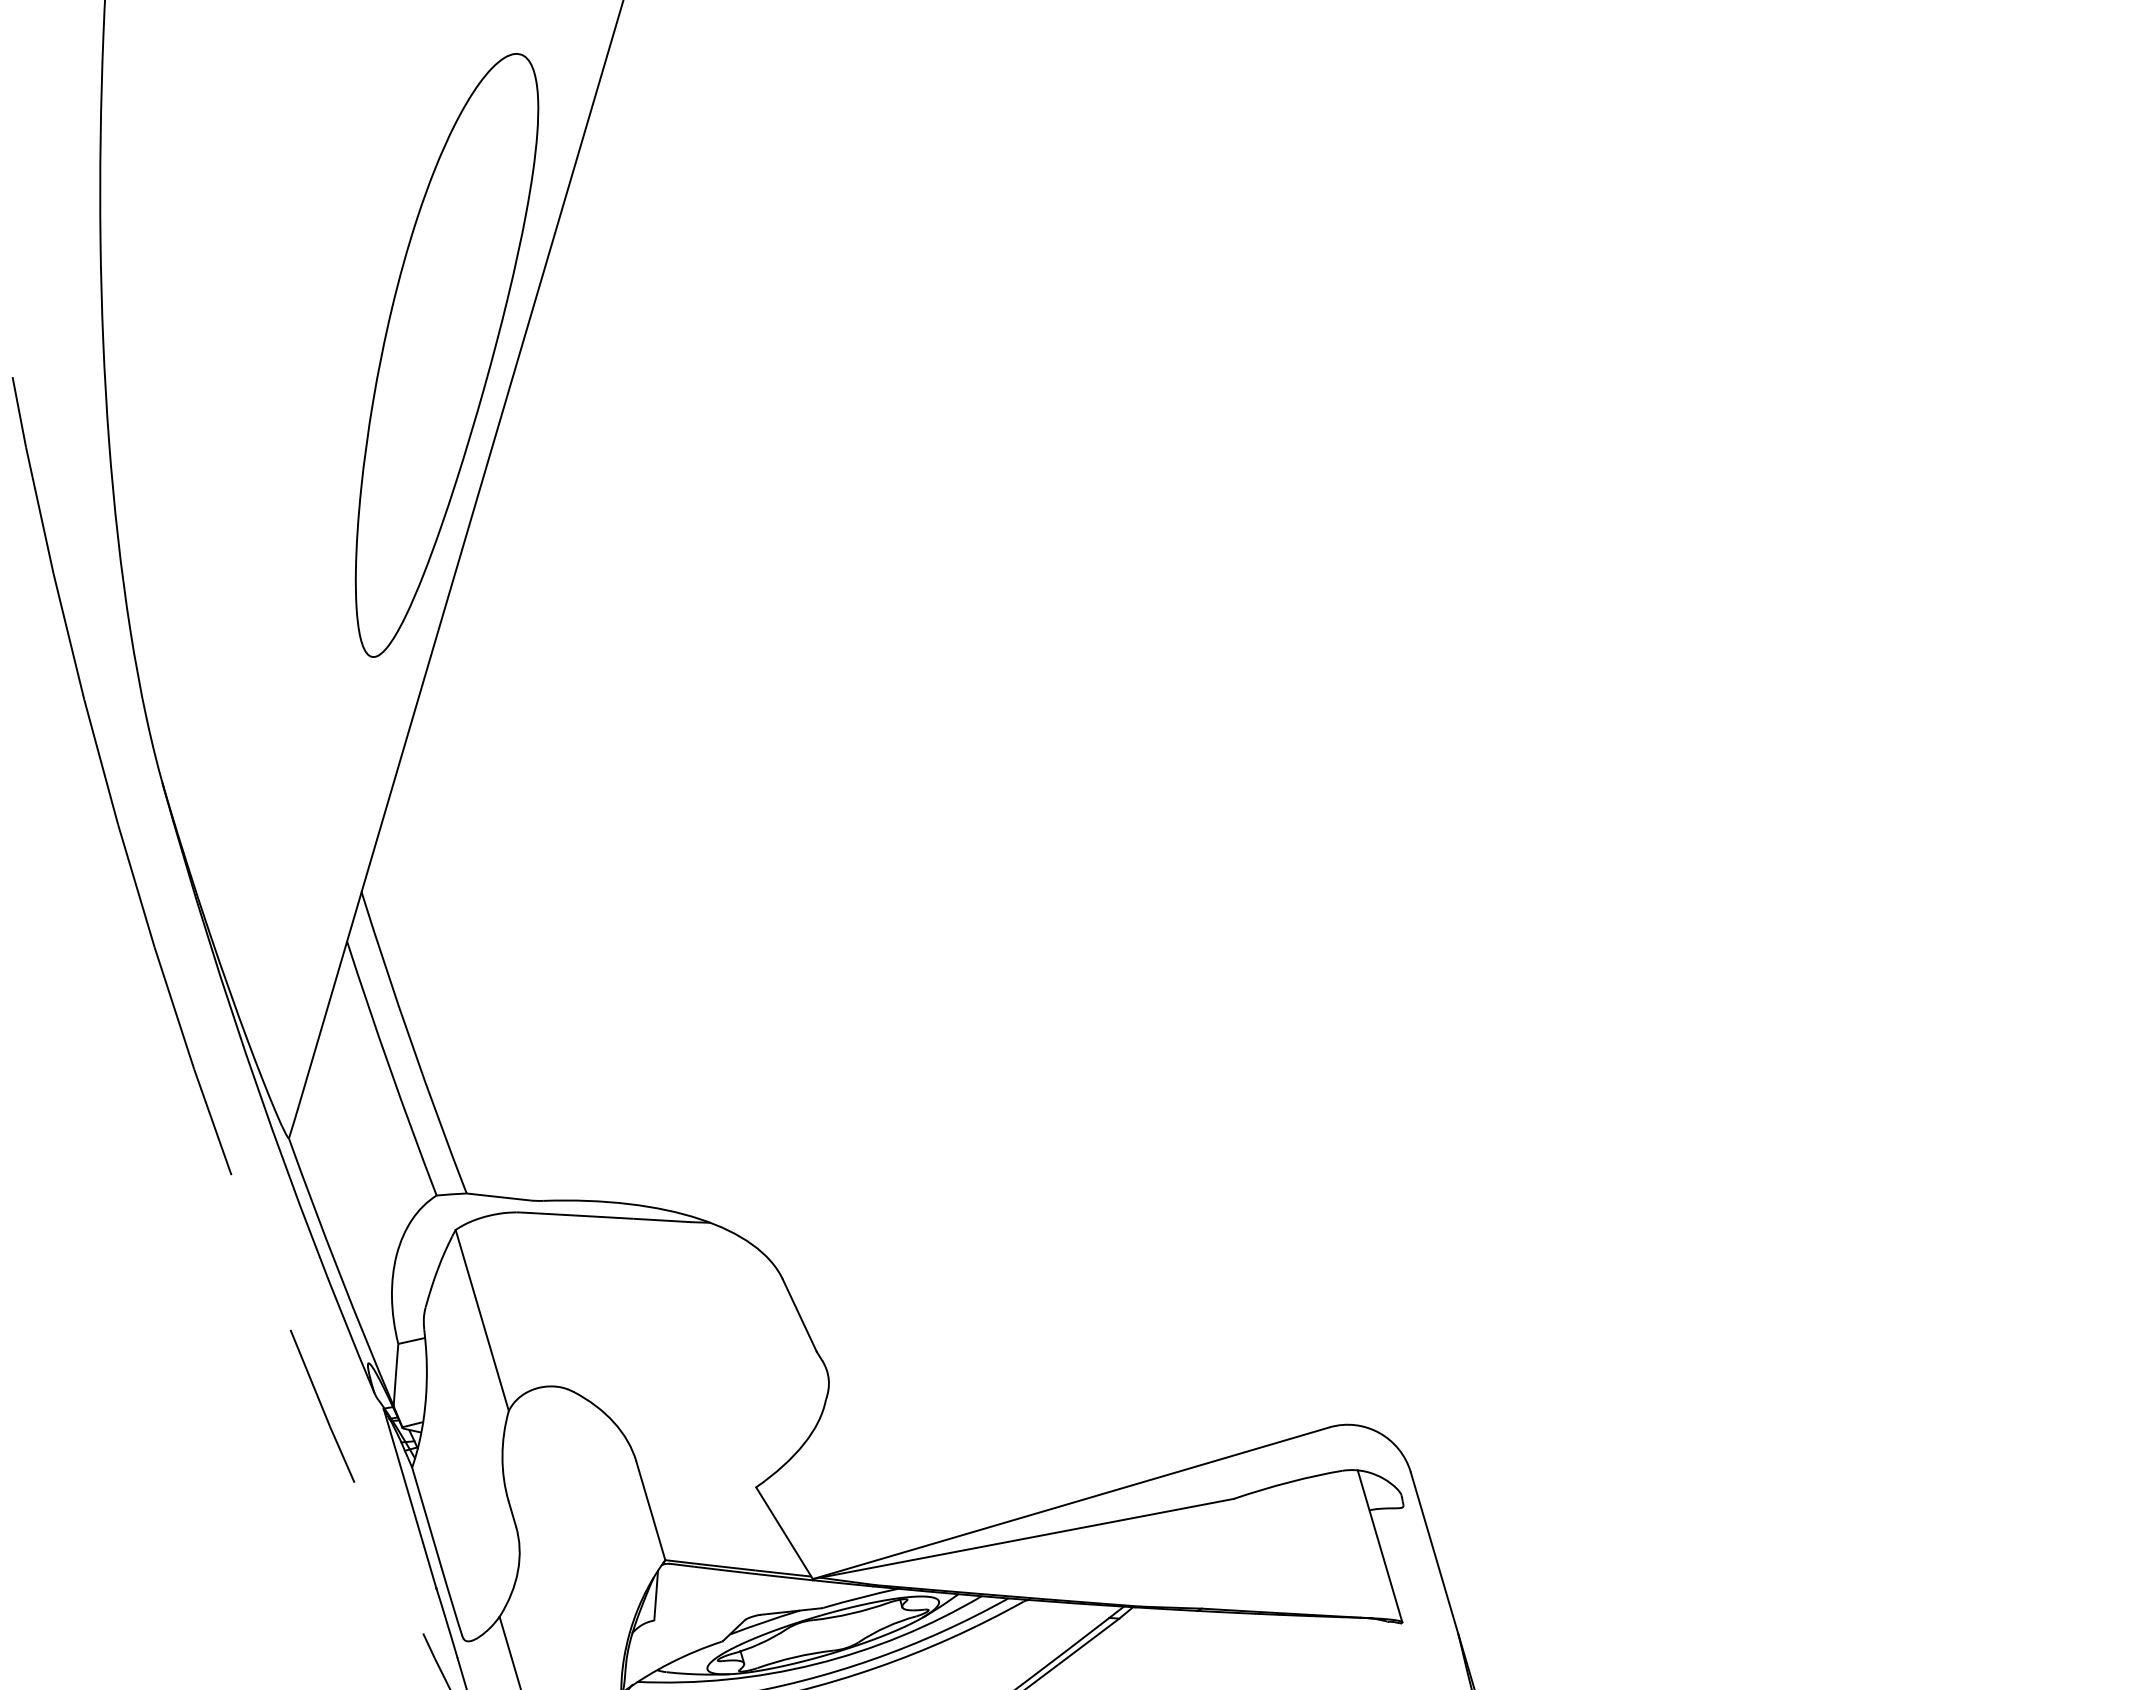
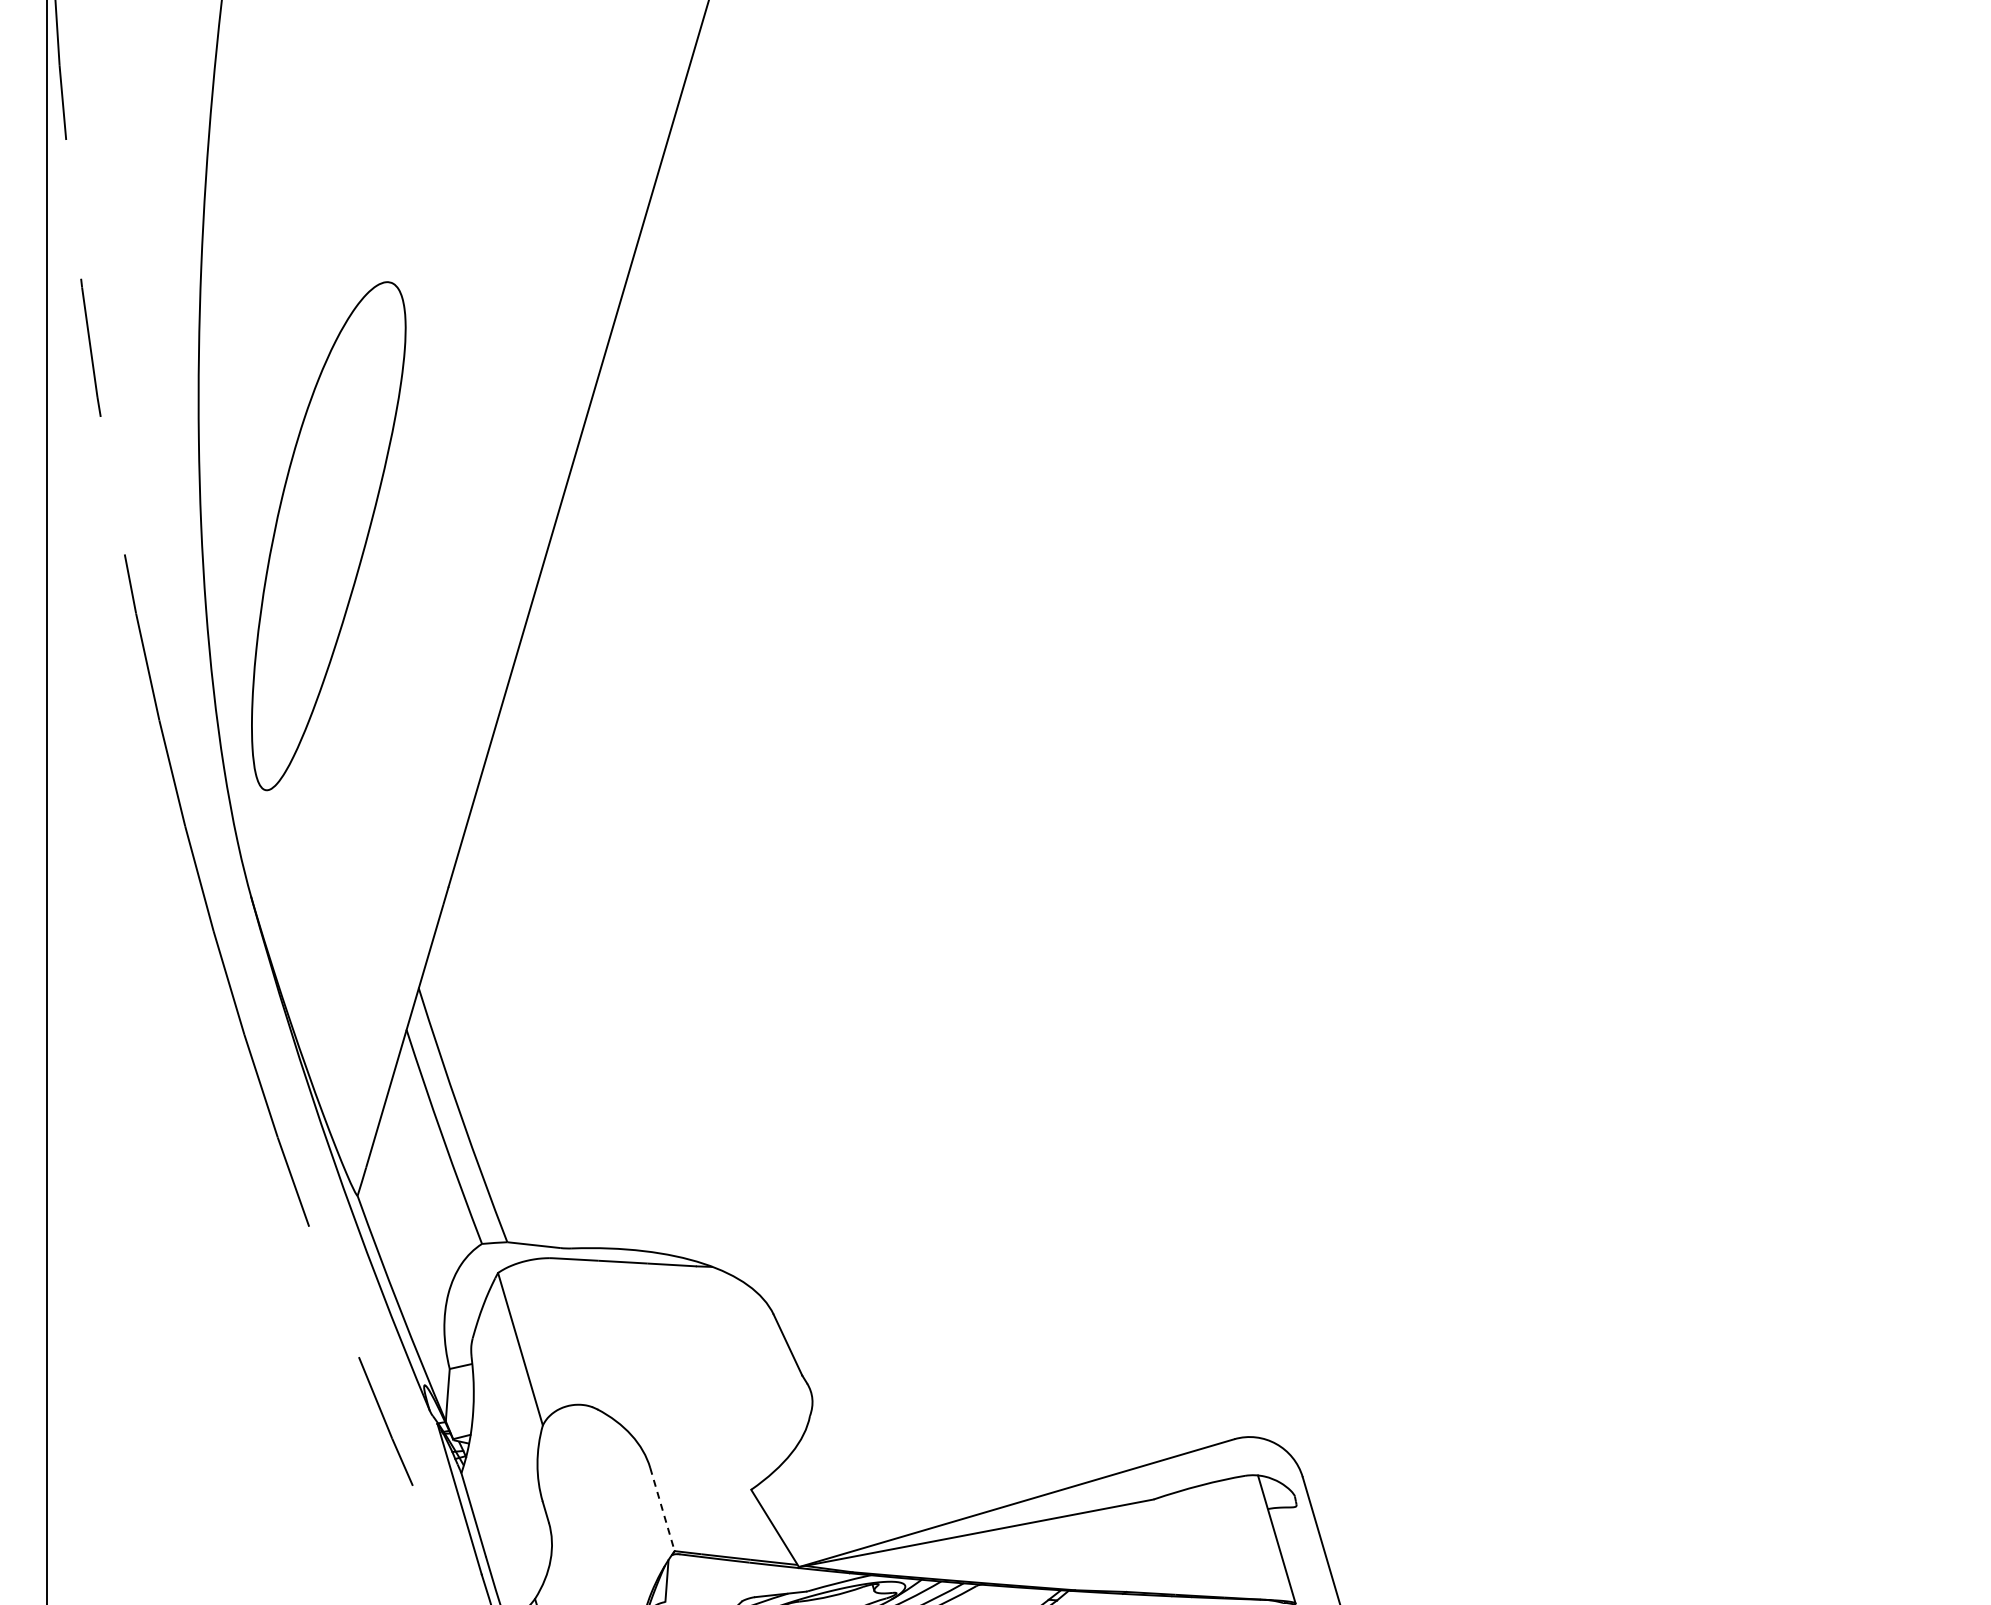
part: (446, 355) -> (328, 536), moved
line: (650, 1511) -> (662, 1510), solid -> dashed

